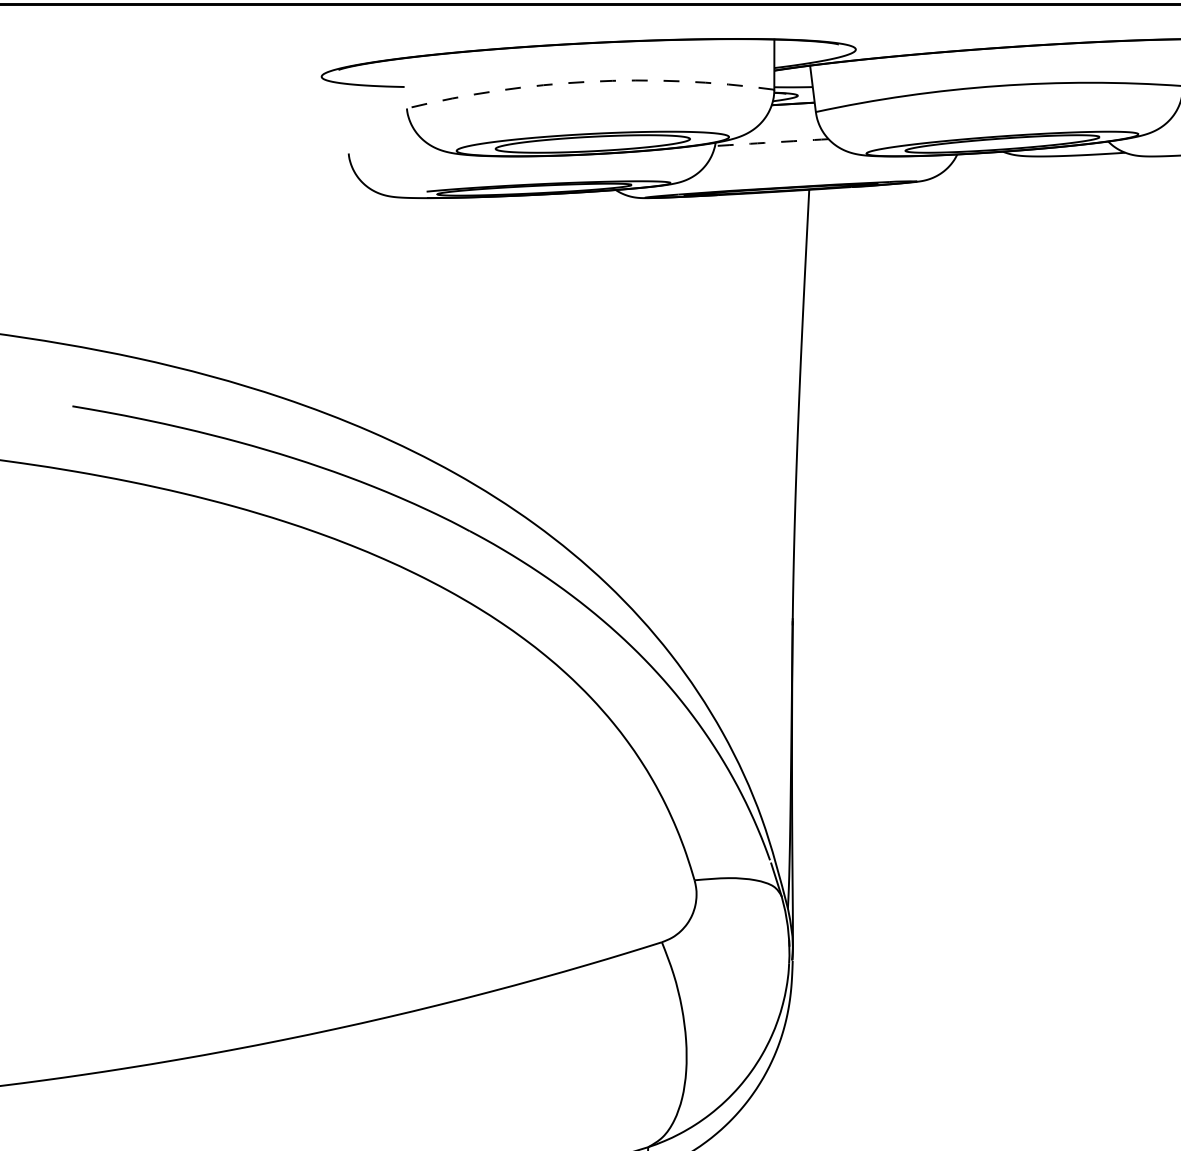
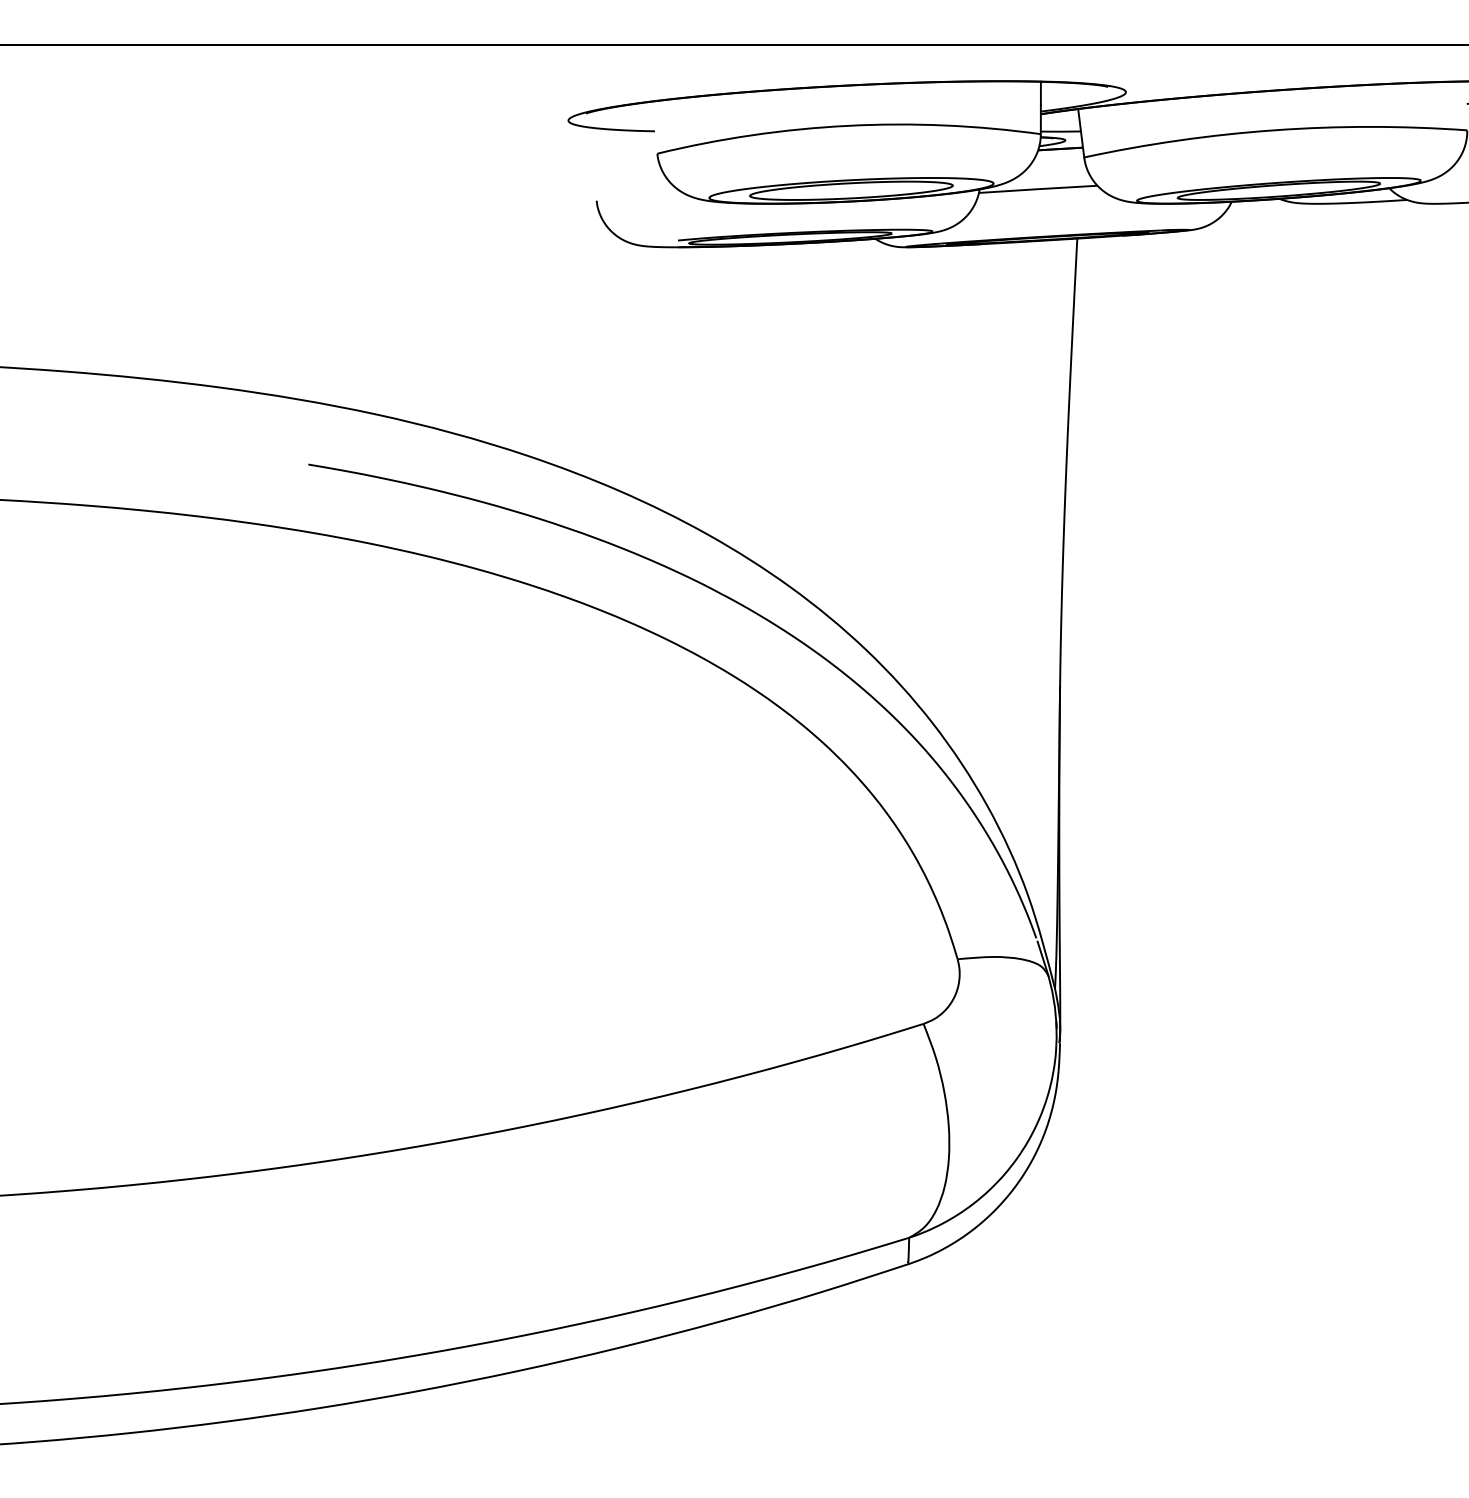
arc: (590, 81) -> (848, 125), dashed -> solid
arc: (772, 142) -> (1038, 189), dashed -> solid

